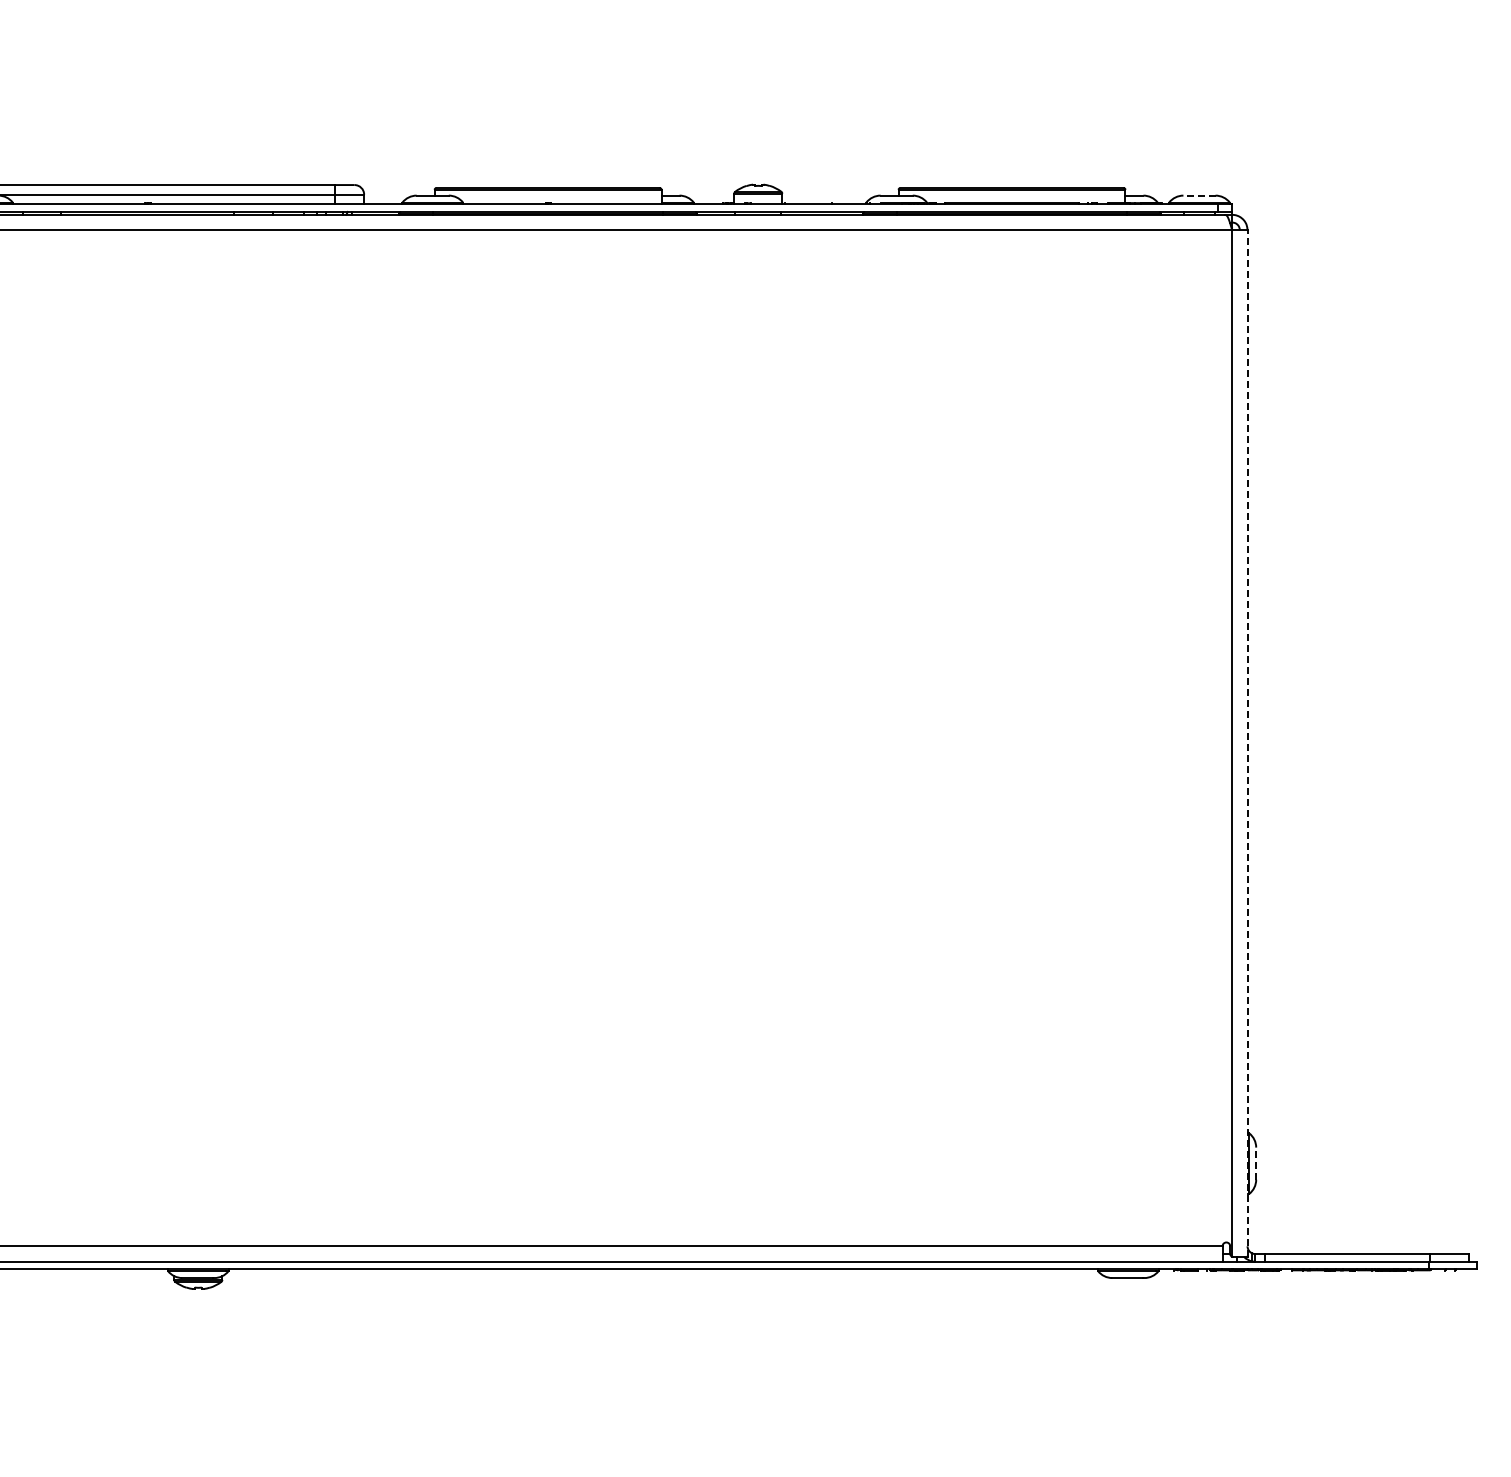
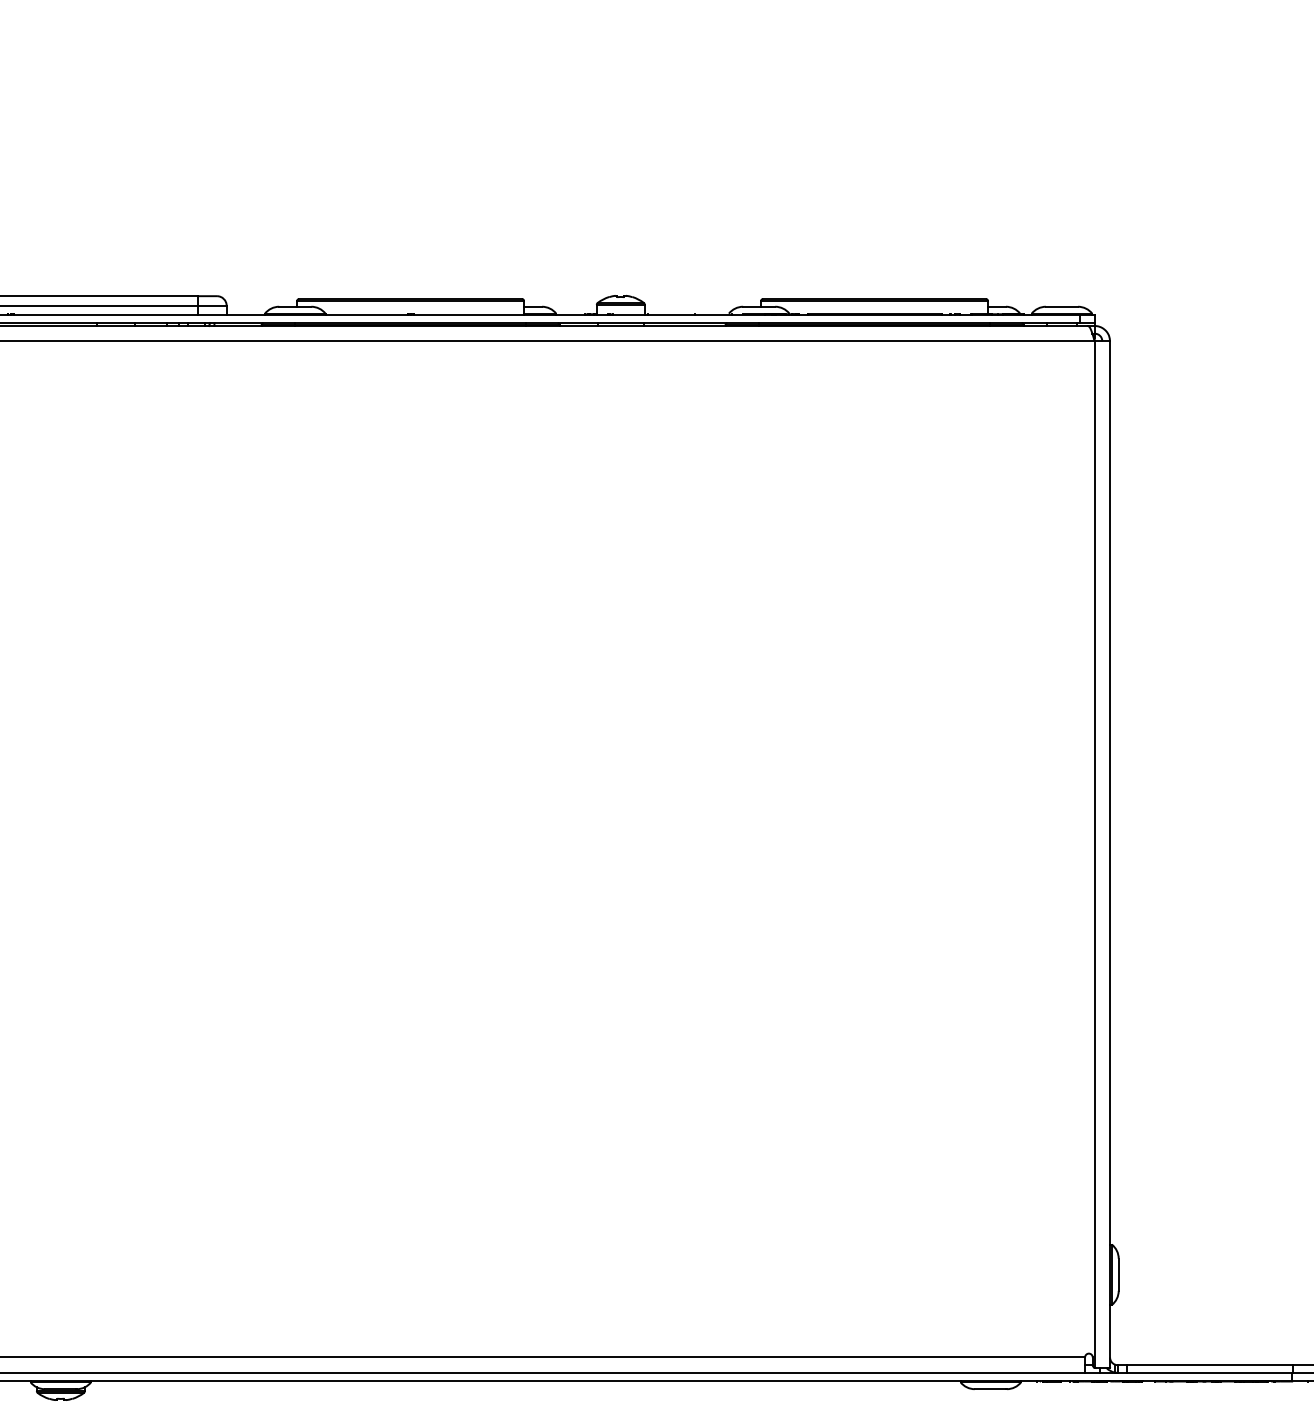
line: (1199, 195) -> (1062, 306), dashed -> solid
line: (1247, 742) -> (1110, 853), dashed -> solid
line: (1256, 1163) -> (1119, 1274), dashed -> solid

